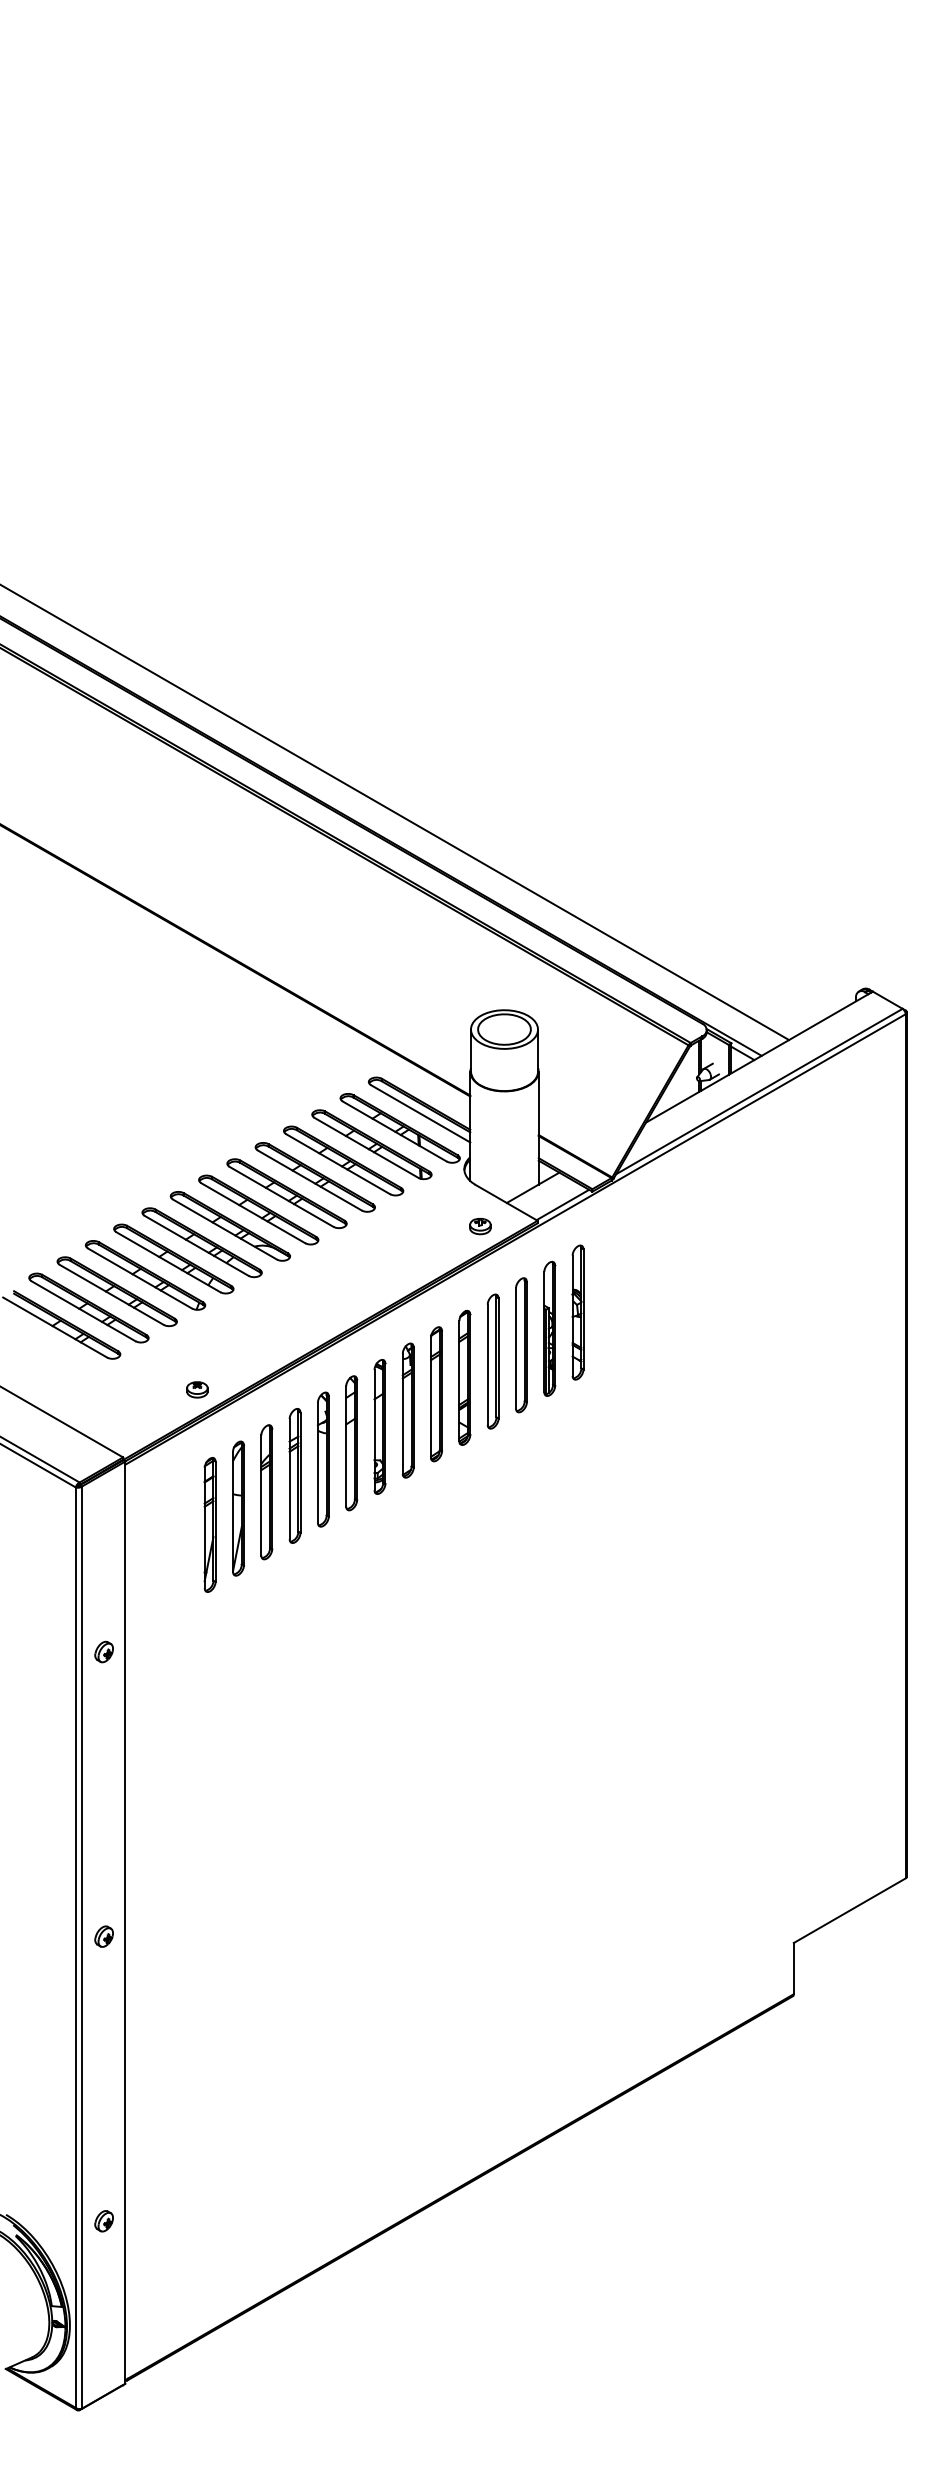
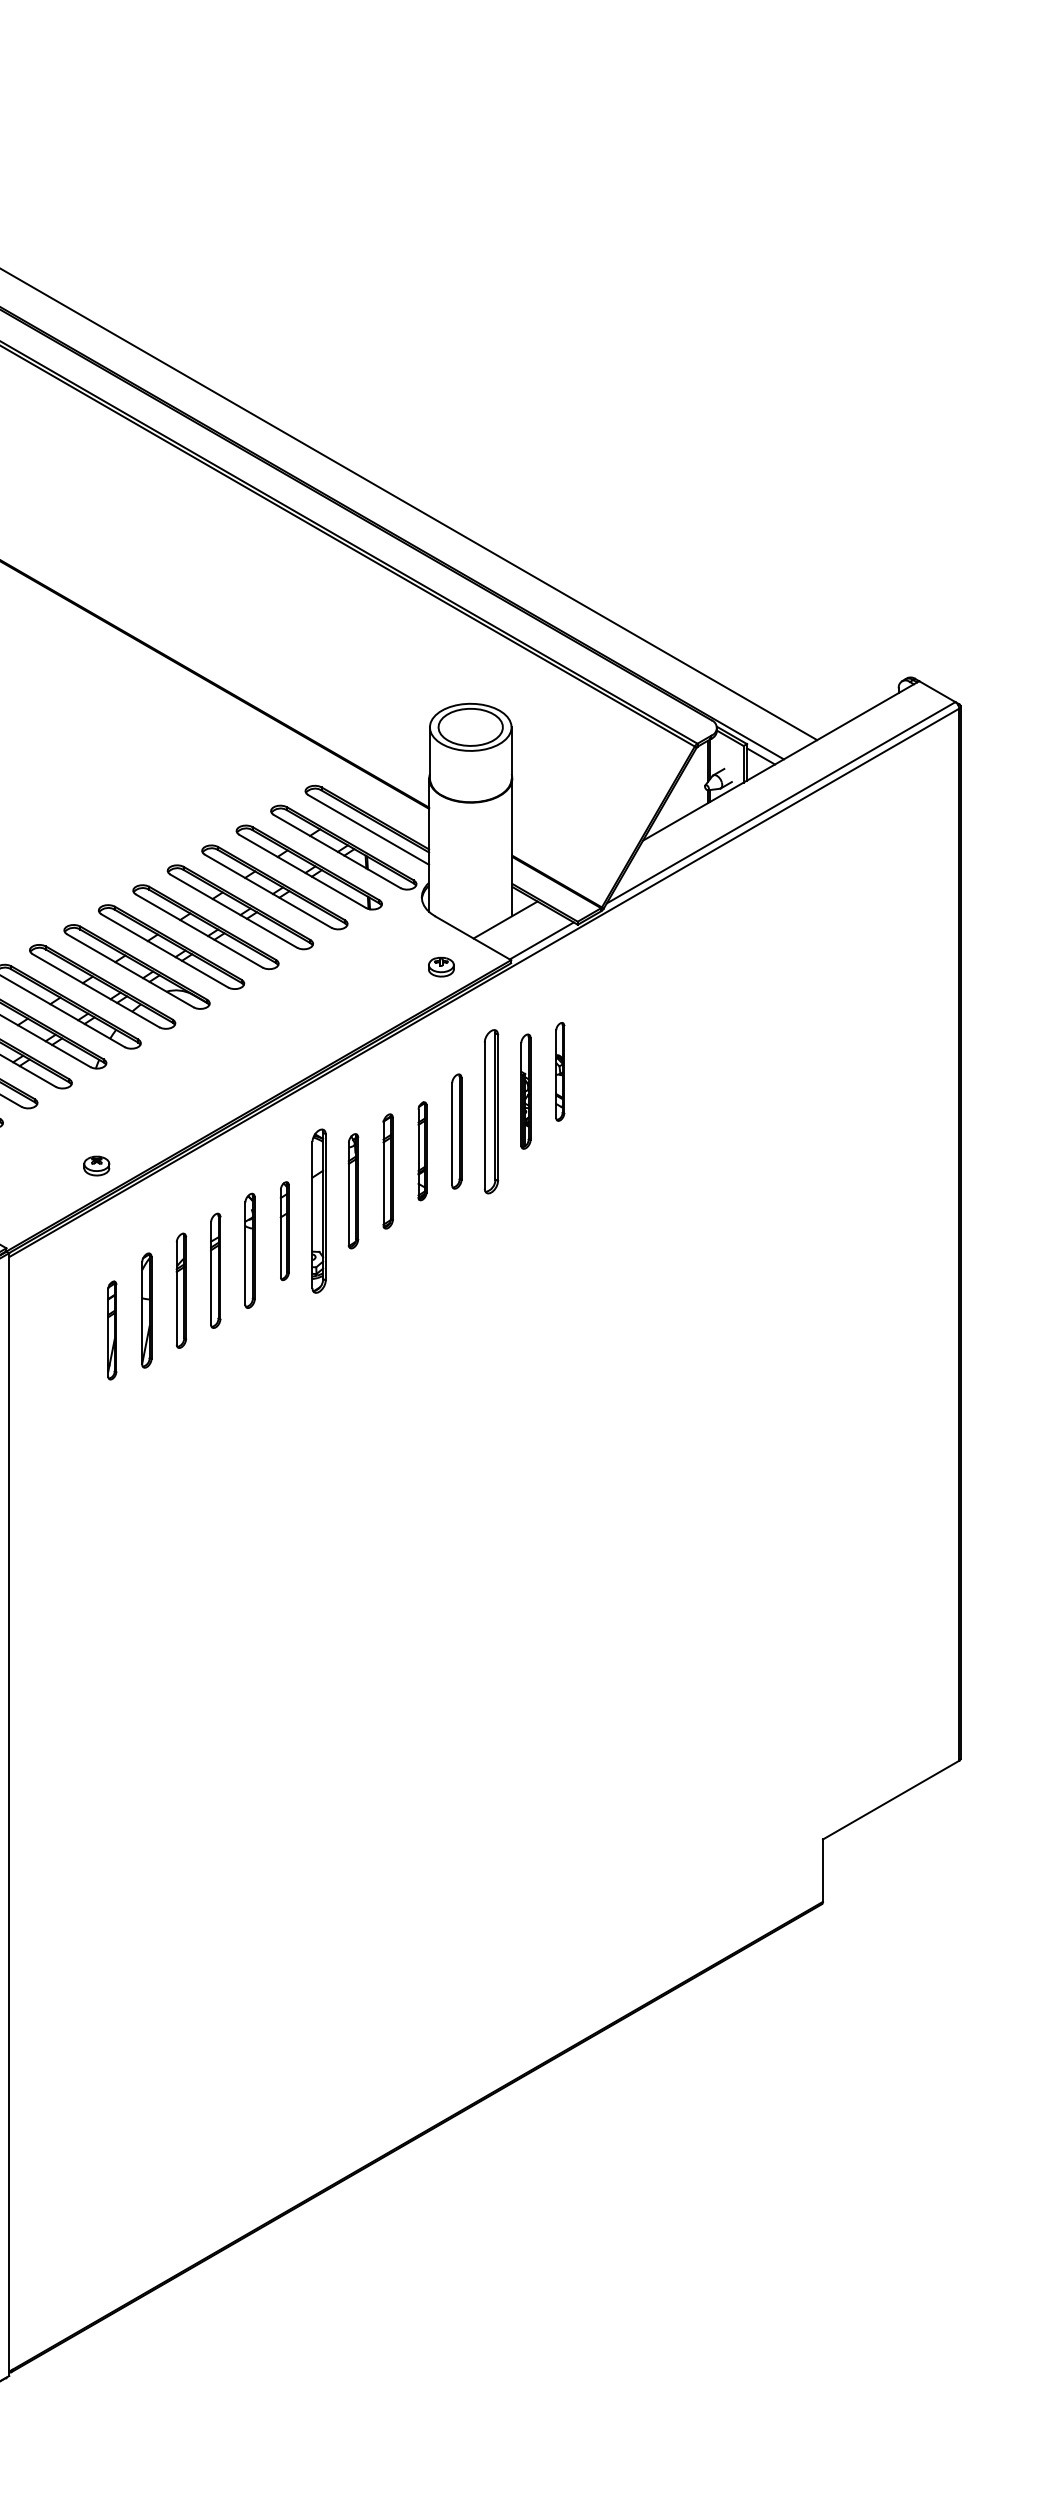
part: (577, 1312) -> (559, 1071), size x0.6
part: (549, 1328) -> (525, 1091), size x0.7
part: (492, 1361) -> (456, 1131), size x0.7
part: (464, 1377) -> (422, 1150), size x0.6
part: (436, 1394) -> (387, 1171), size x0.7
part: (407, 1410) -> (352, 1191), size x0.7
part: (351, 1443) -> (284, 1231), size x0.6
part: (322, 1459) -> (249, 1250), size x0.7
part: (294, 1475) -> (215, 1270), size x0.7
part: (266, 1492) -> (180, 1290), size x0.7
part: (238, 1508) -> (146, 1310), size x0.7
part: (209, 1524) -> (111, 1329), size x0.6

